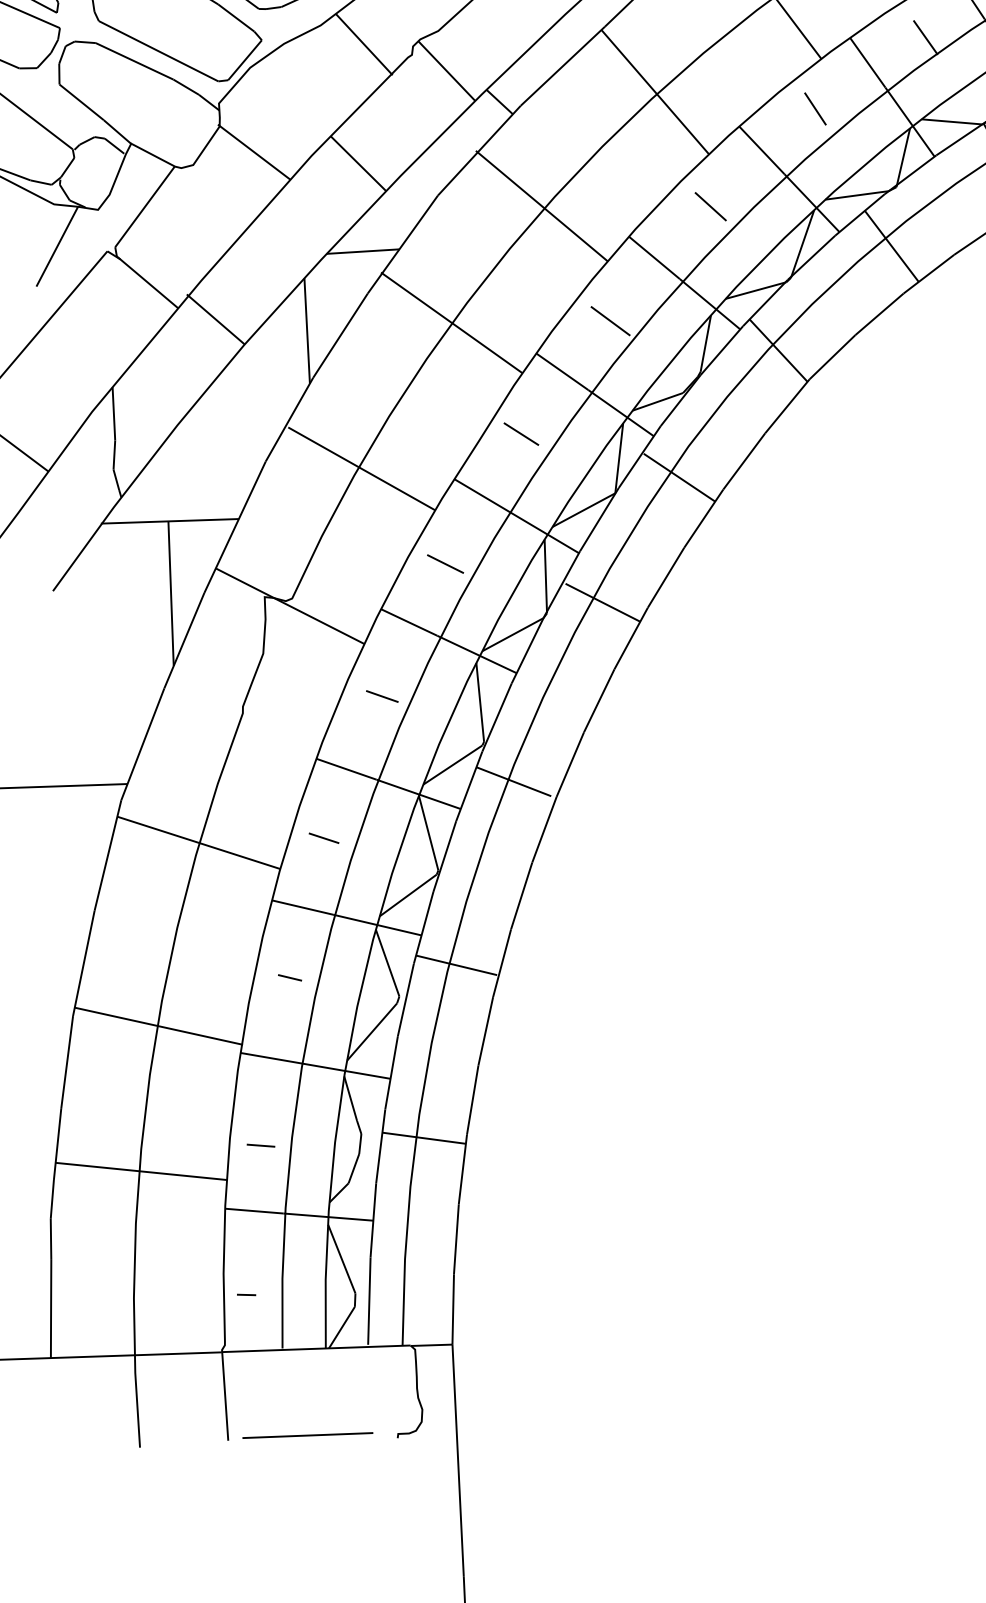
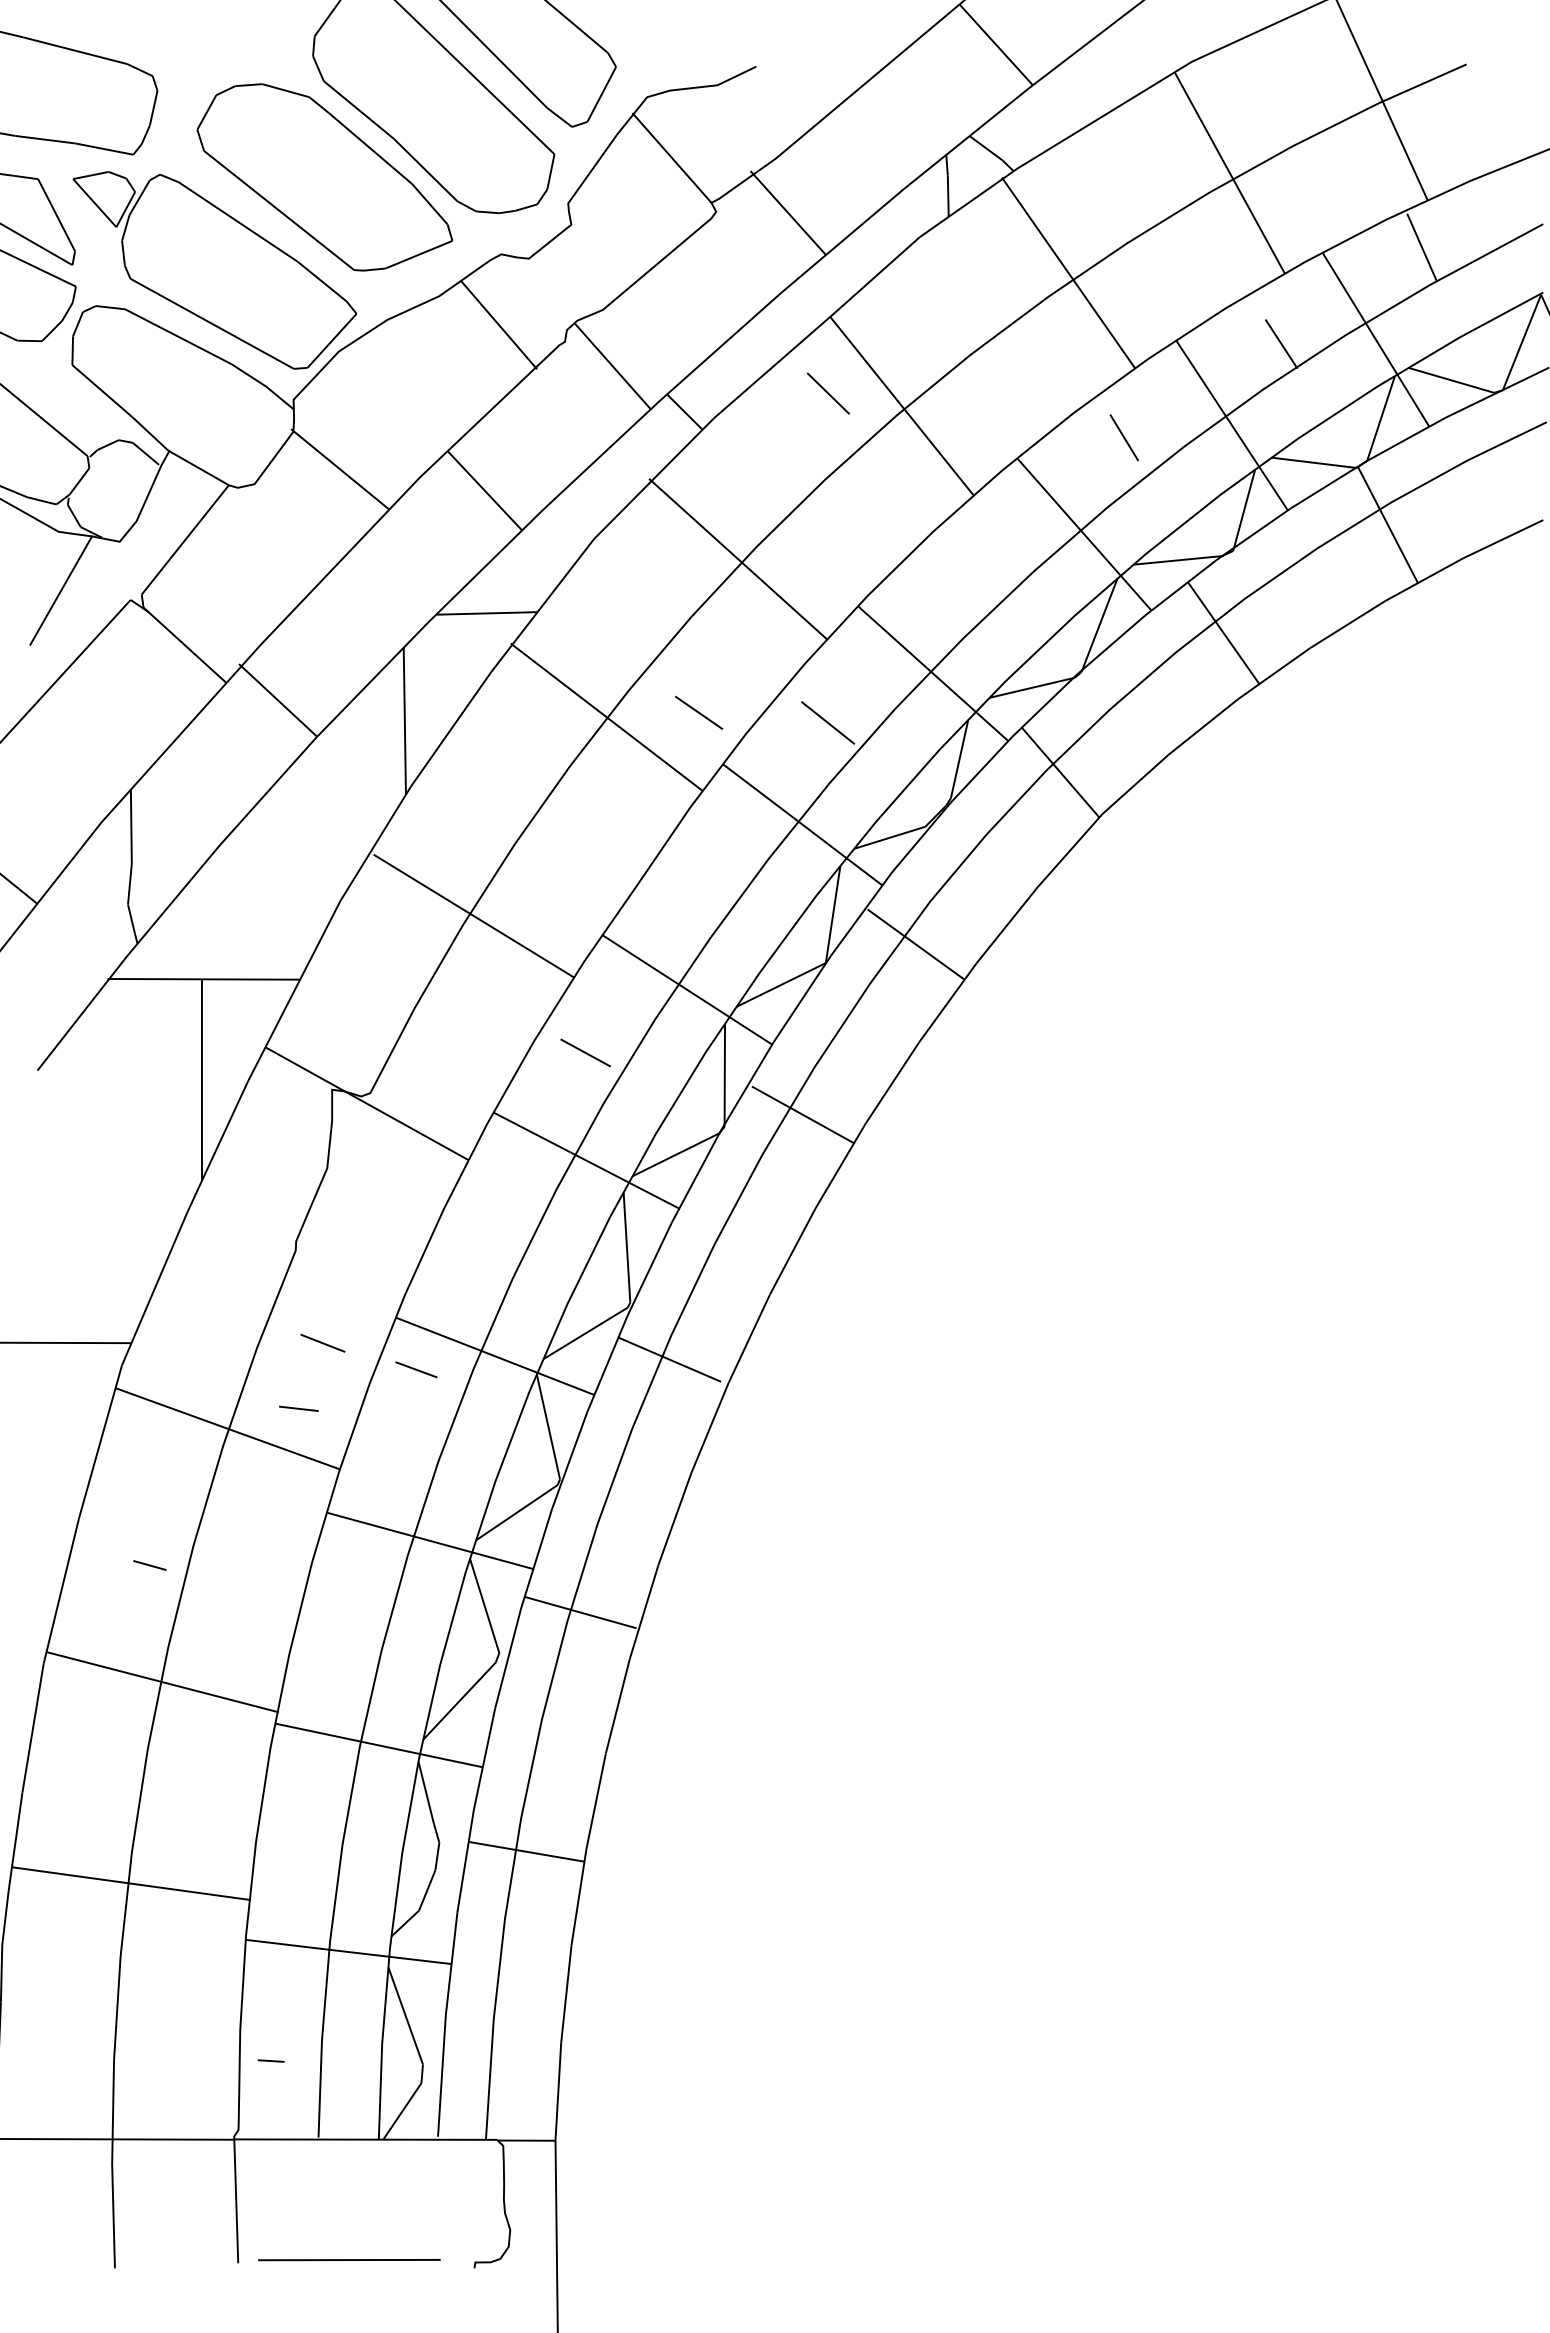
line: (710, 206) -> (827, 393), moved
line: (521, 433) -> (699, 712), moved
line: (382, 695) -> (322, 1342), moved
line: (324, 838) -> (416, 1369), moved
line: (289, 977) -> (149, 1565), moved
line: (260, 1145) -> (298, 1408), moved

